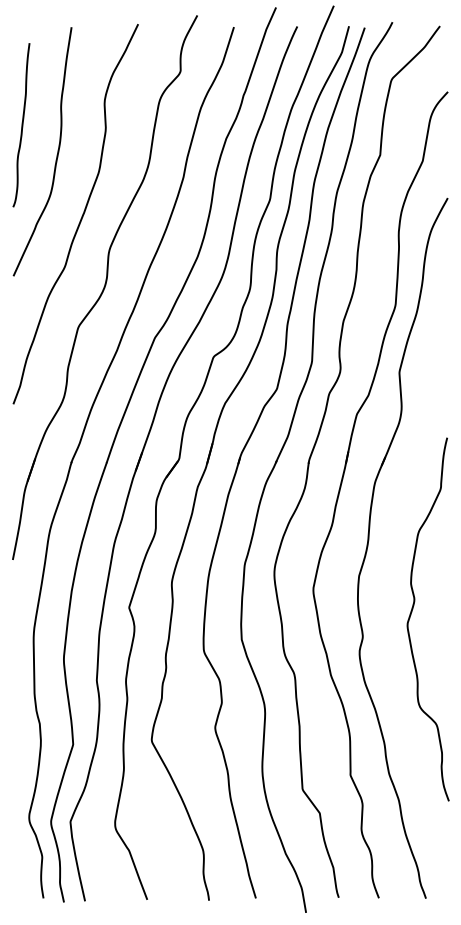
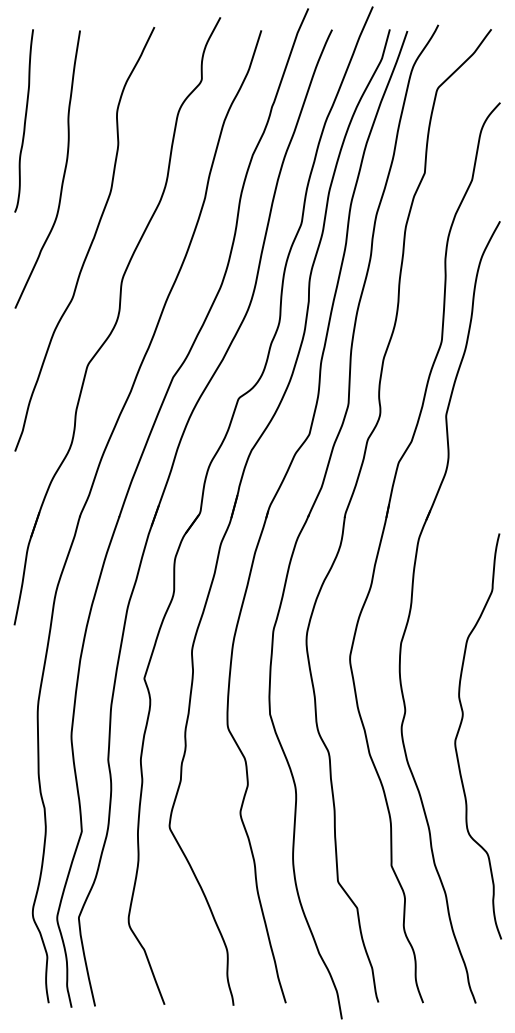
curve: (21, 125) -> (24, 121), moved
curve: (411, 615) -> (459, 731), moved

